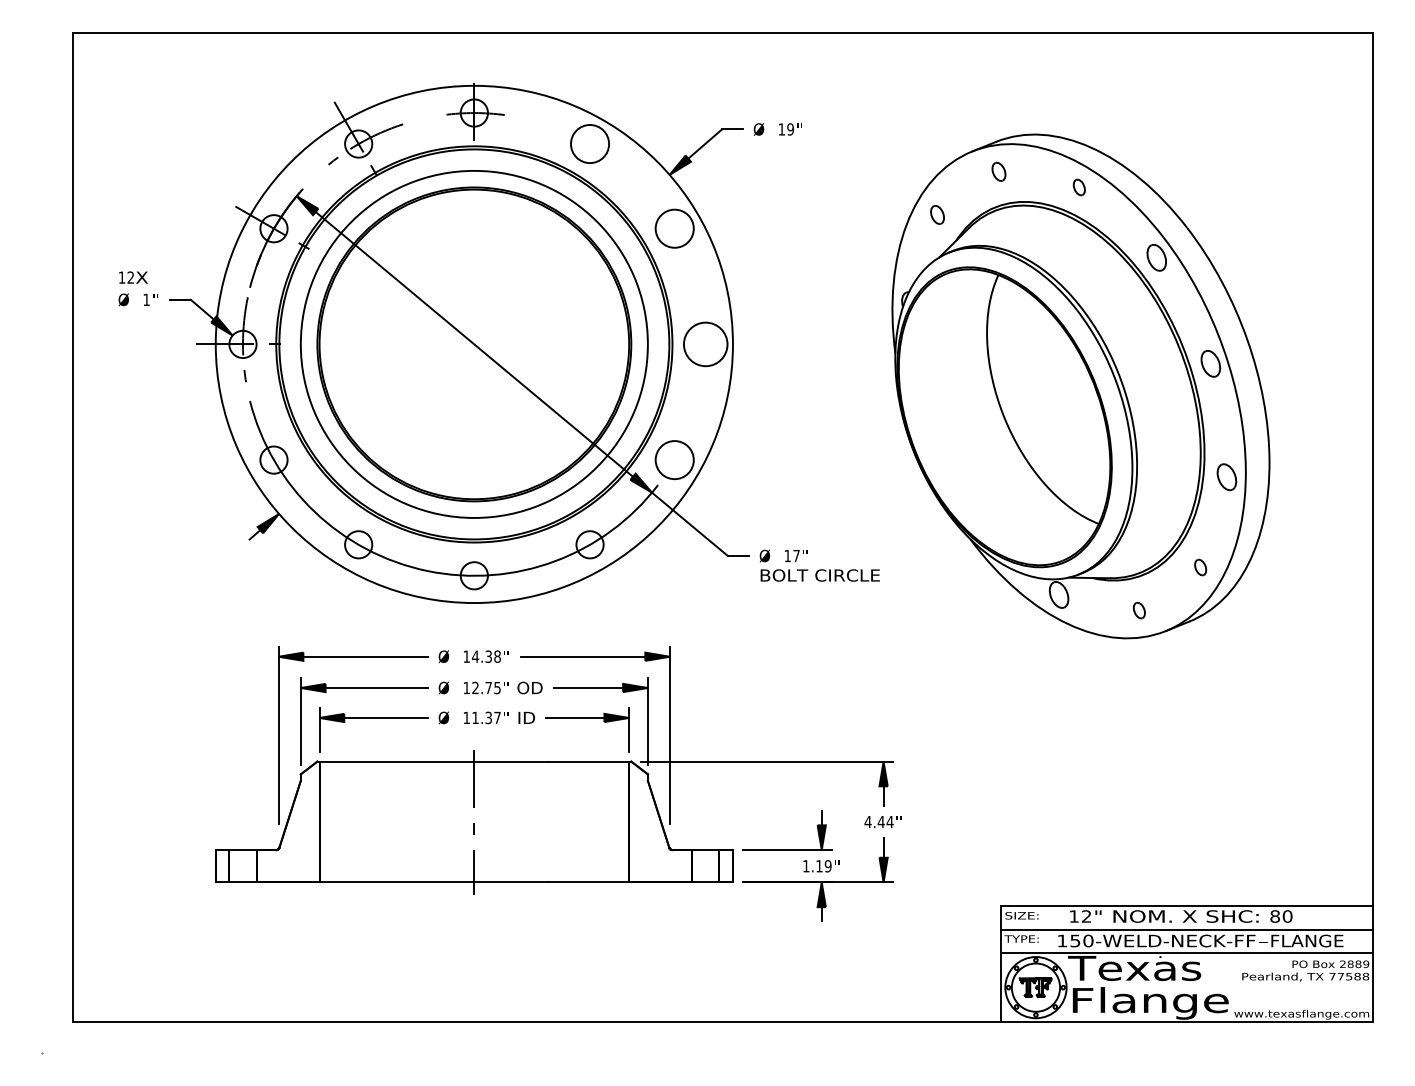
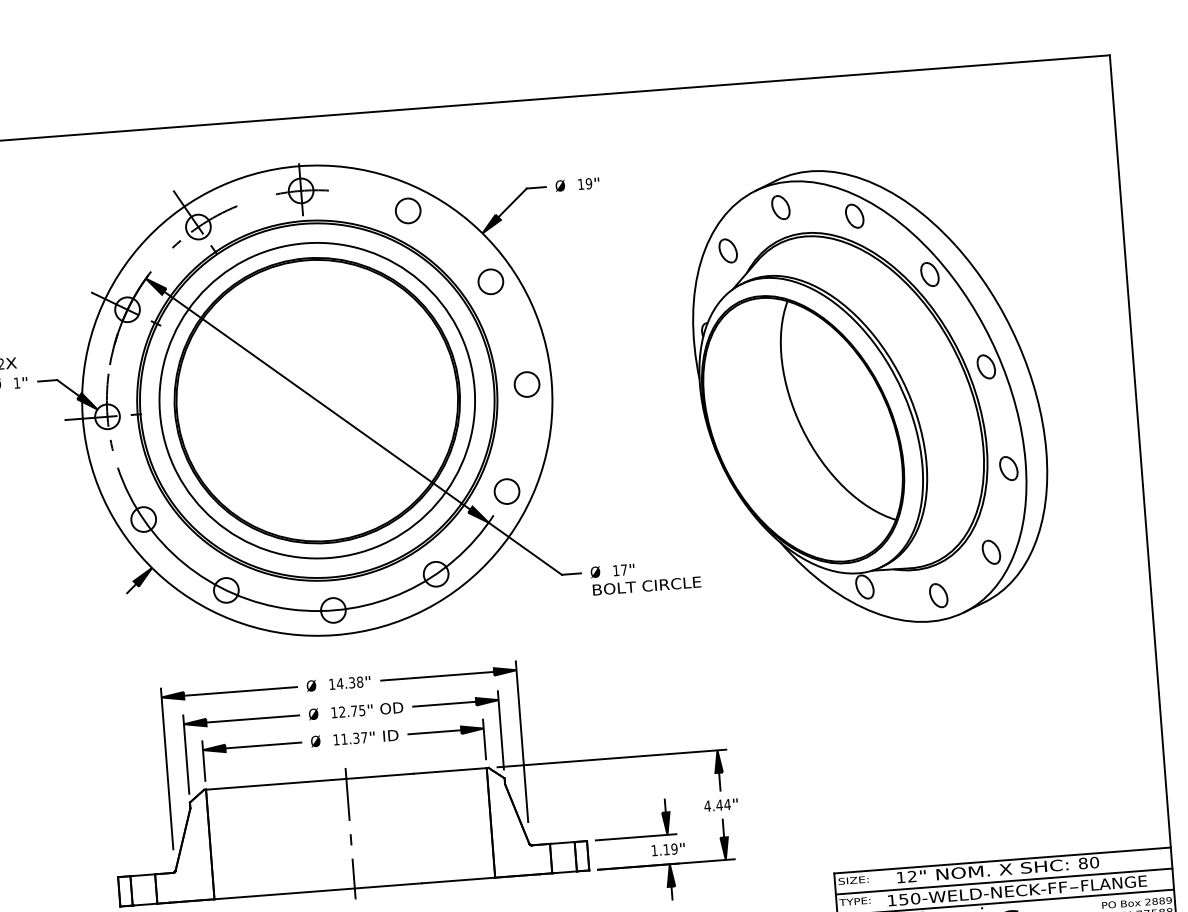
circle: (589, 143) -> (407, 210), size x0.71
part: (998, 171) -> (780, 207), size x1.43
part: (1079, 187) -> (854, 216), size x1.67
part: (937, 214) -> (728, 250), size x1.43
circle: (674, 228) -> (490, 281), size x0.71
circle: (705, 344) -> (526, 384), size x0.62
circle: (674, 459) -> (506, 491), size x0.71
part: (1200, 567) -> (991, 552), size x1.67
part: (1139, 610) -> (938, 595), size x1.67

